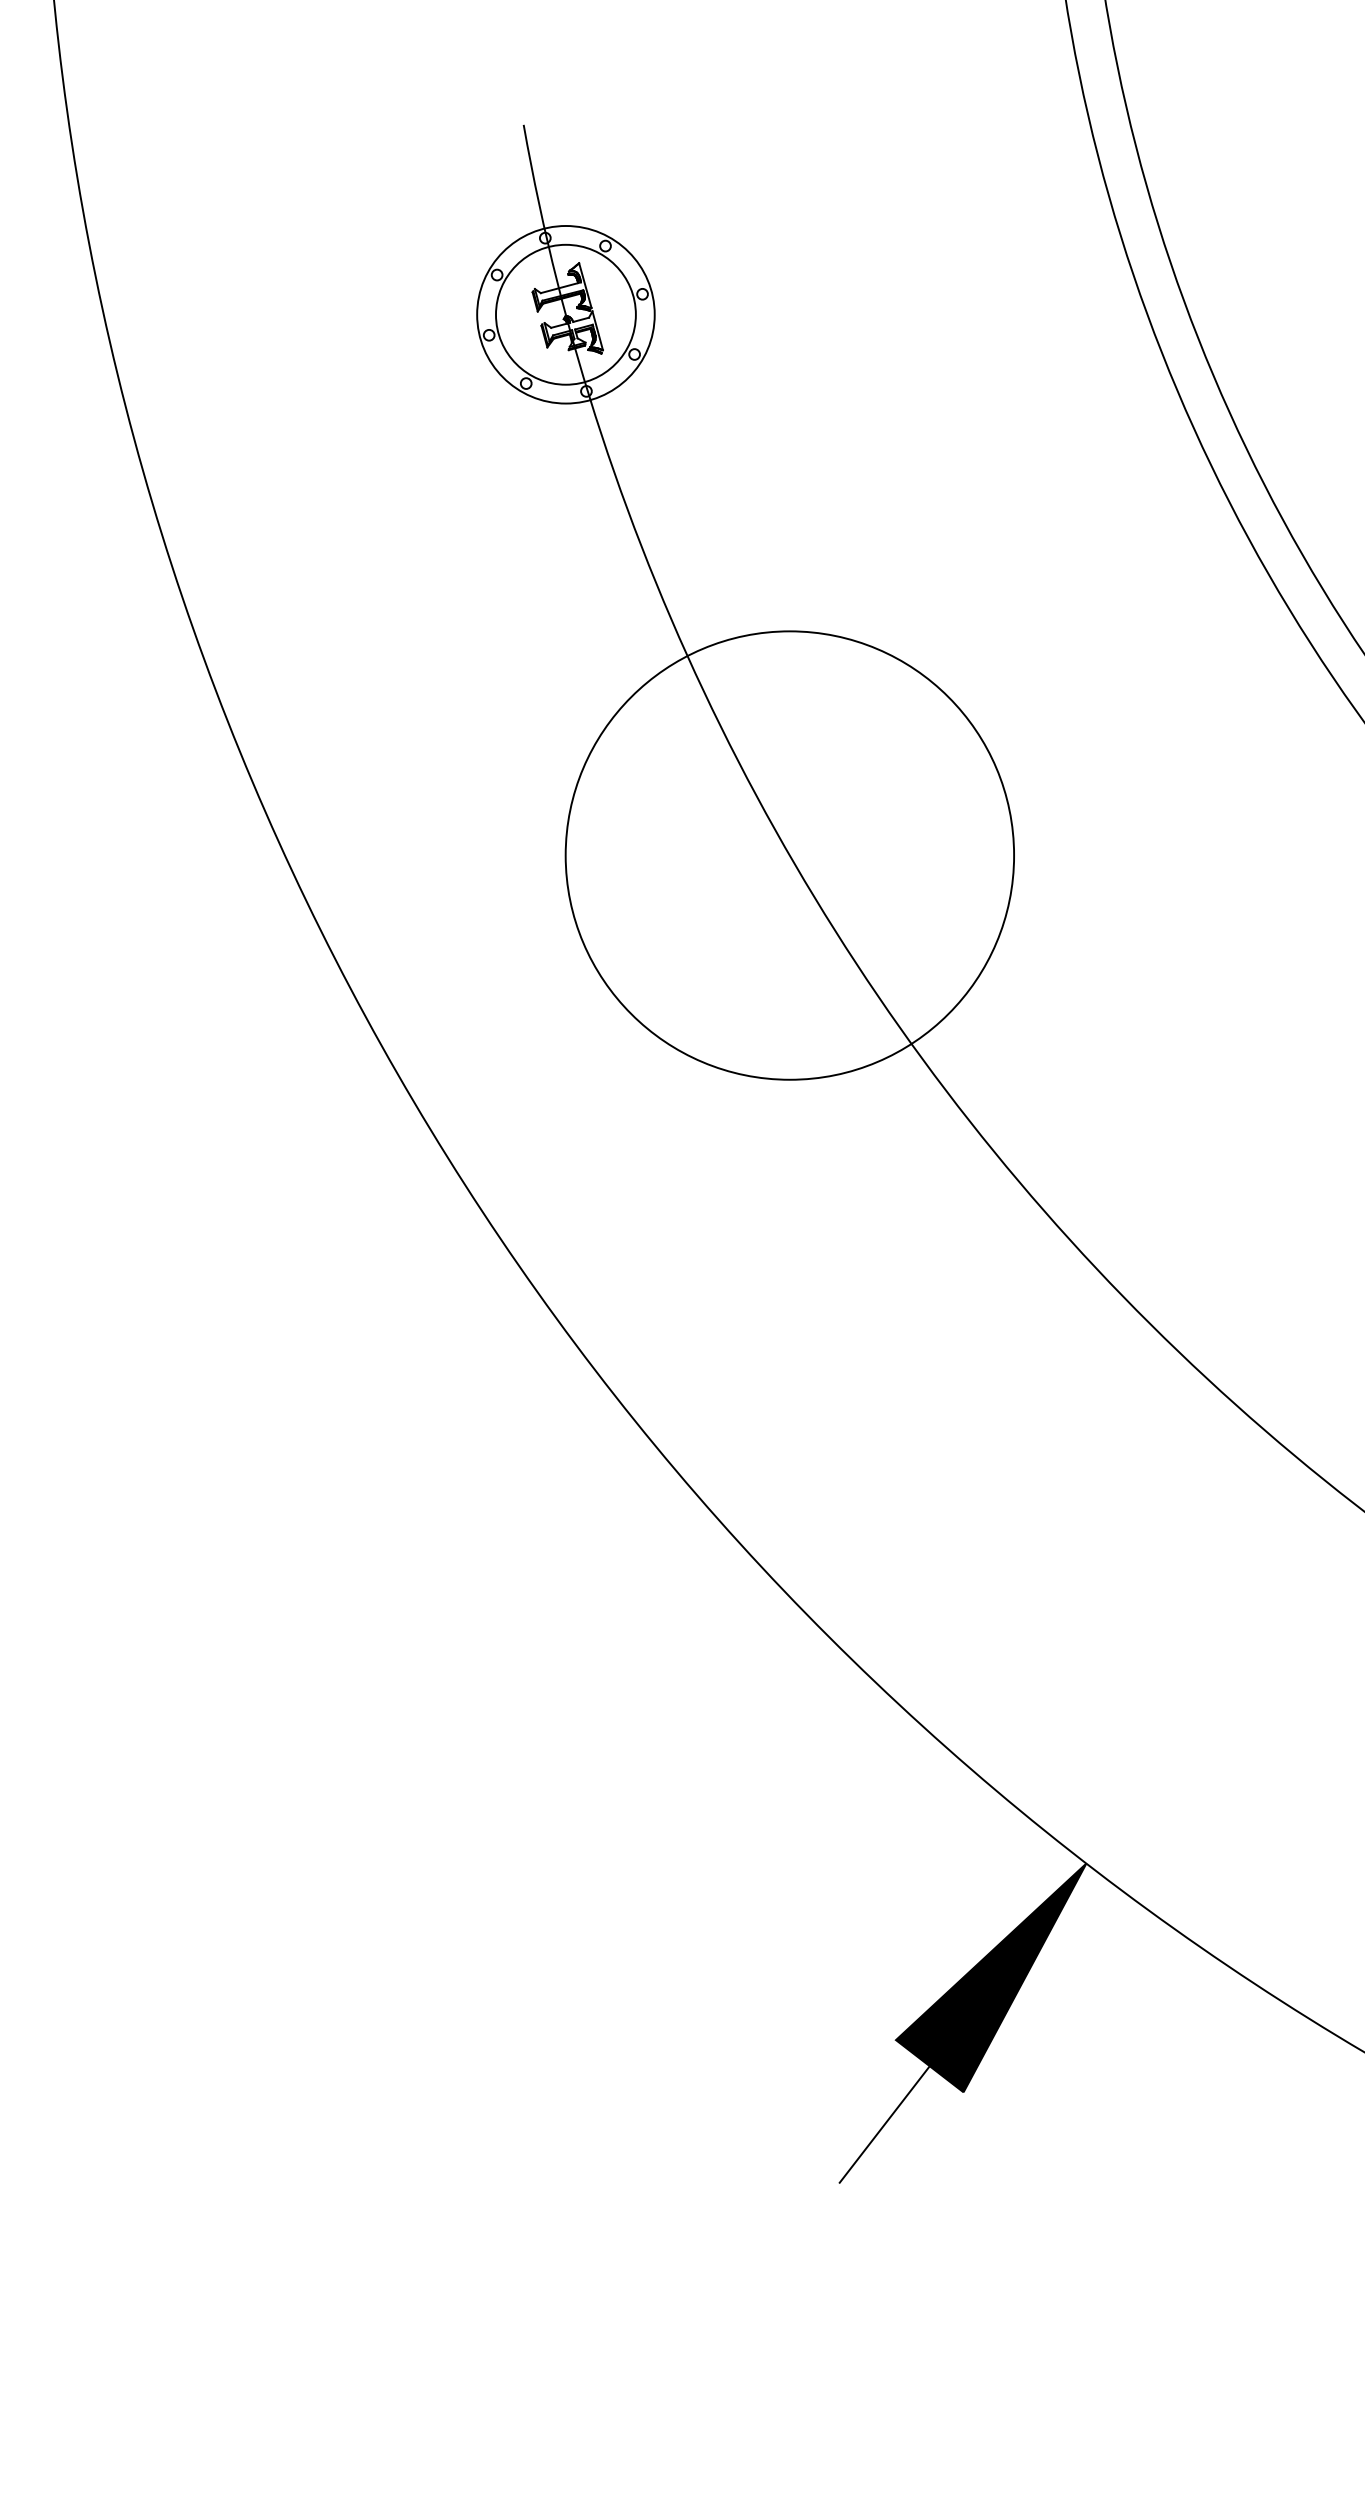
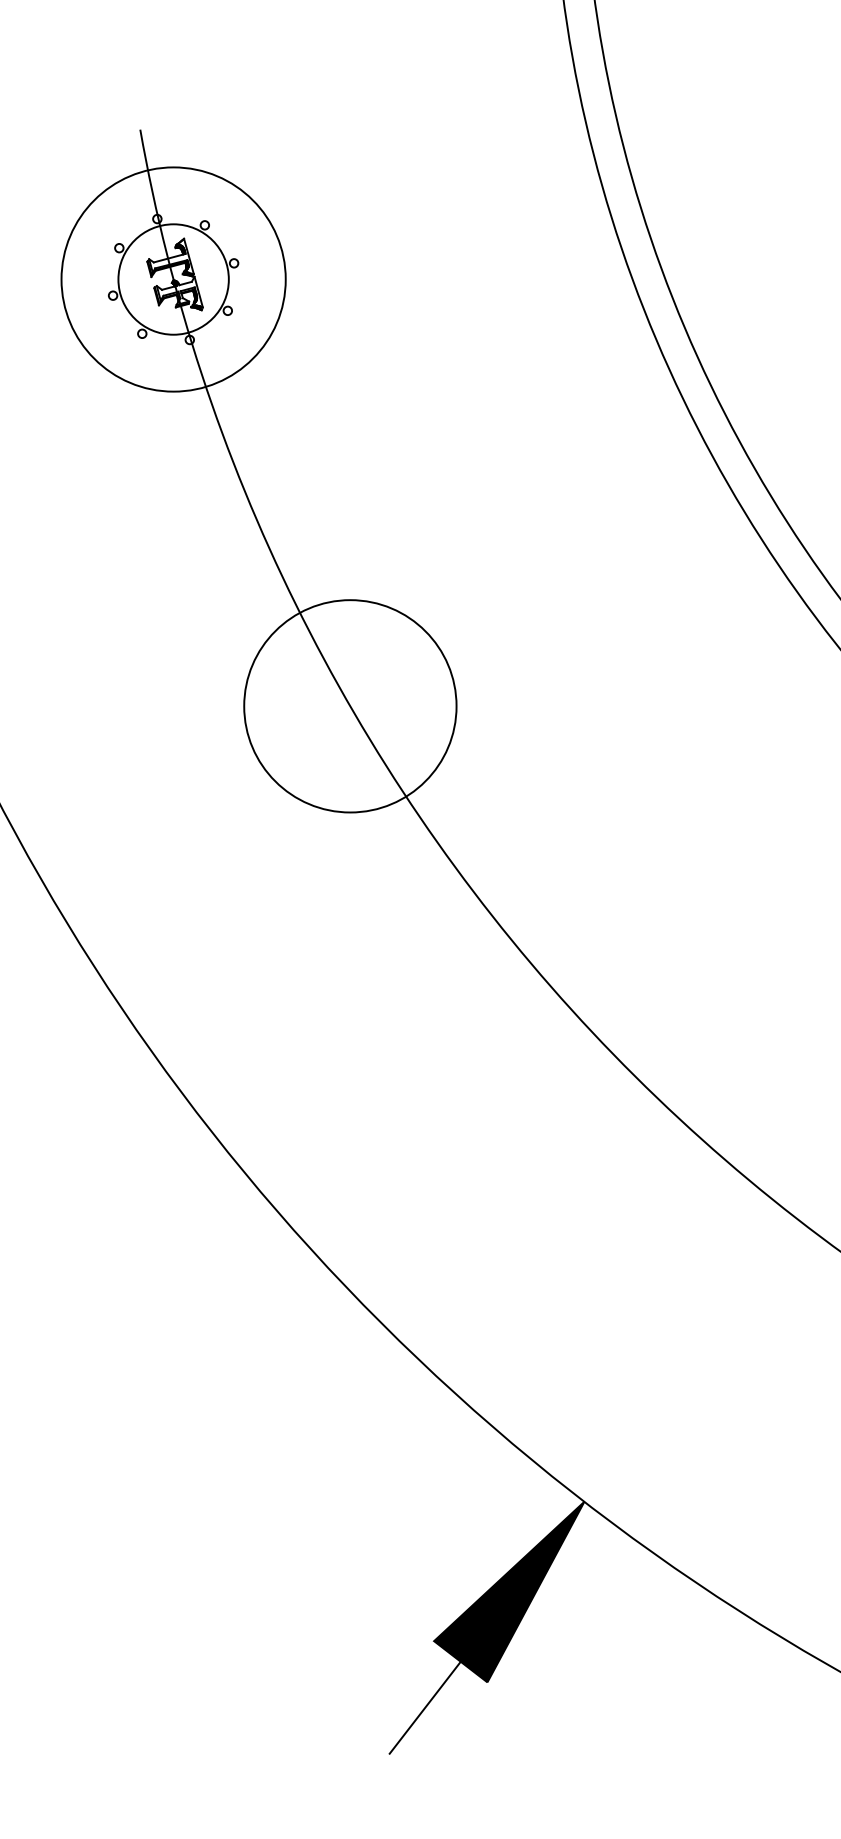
circle: (565, 314) -> (173, 279), size x1.6
circle: (789, 855) -> (350, 706), size x0.6

